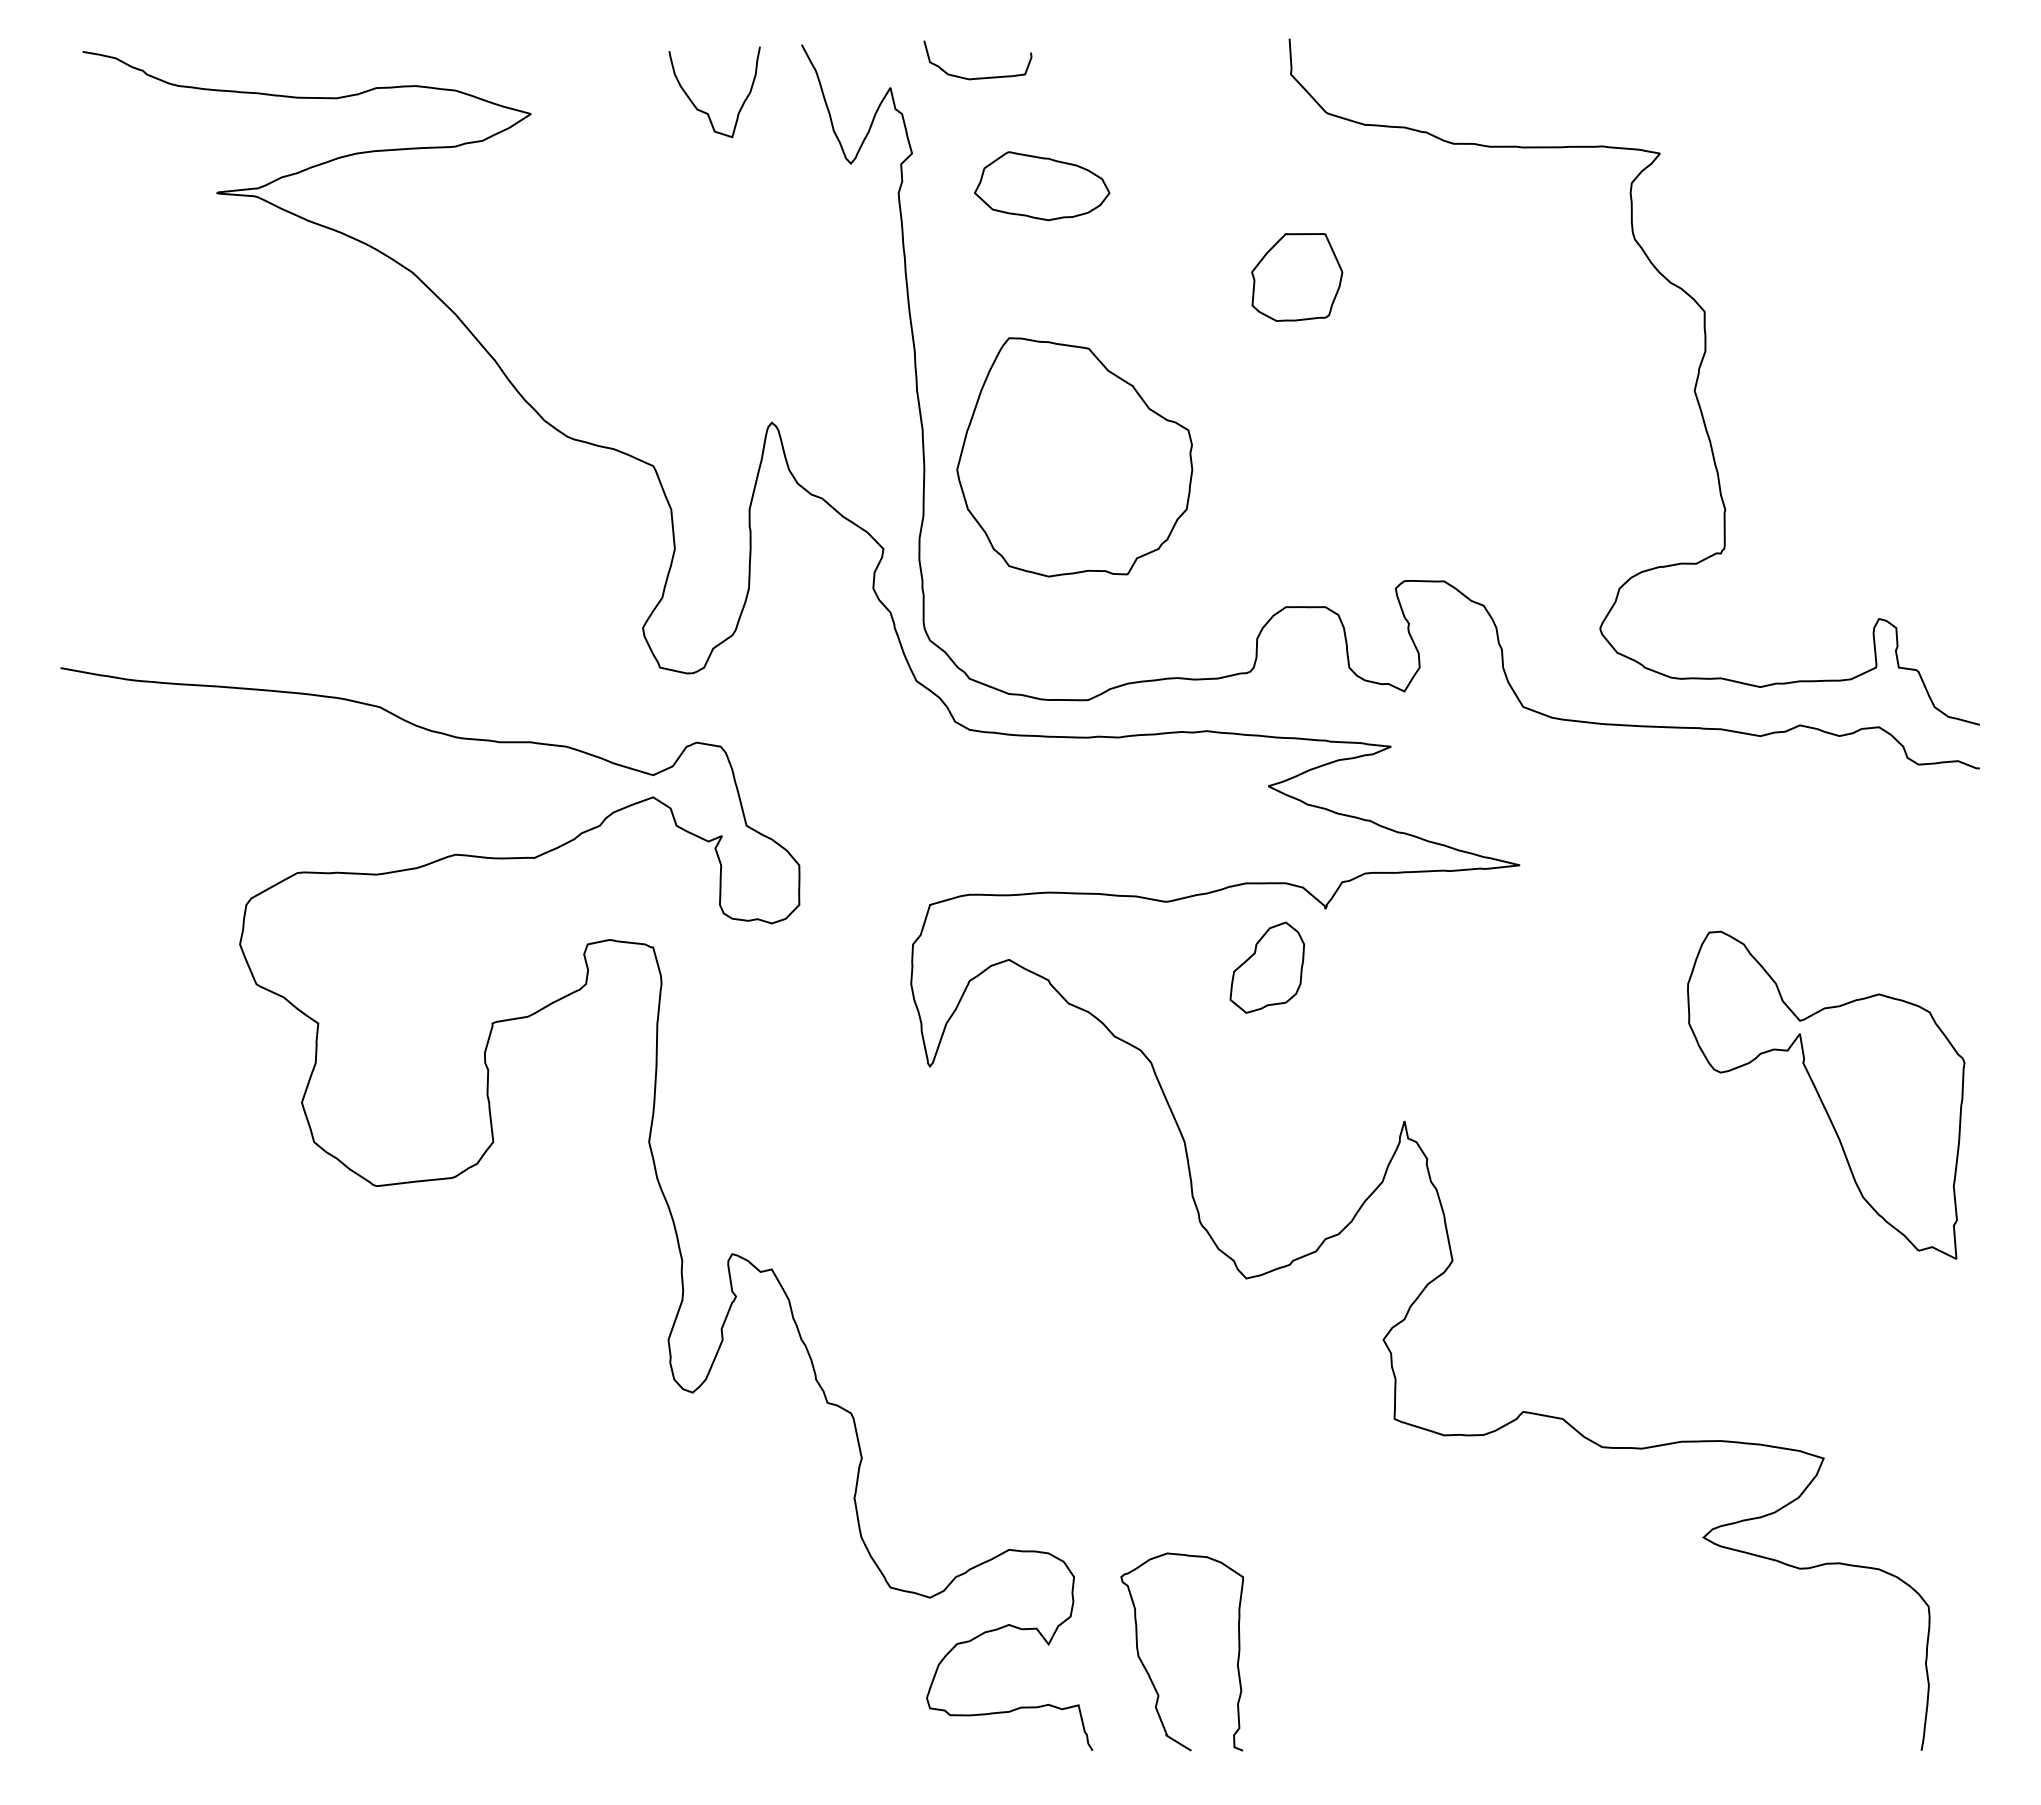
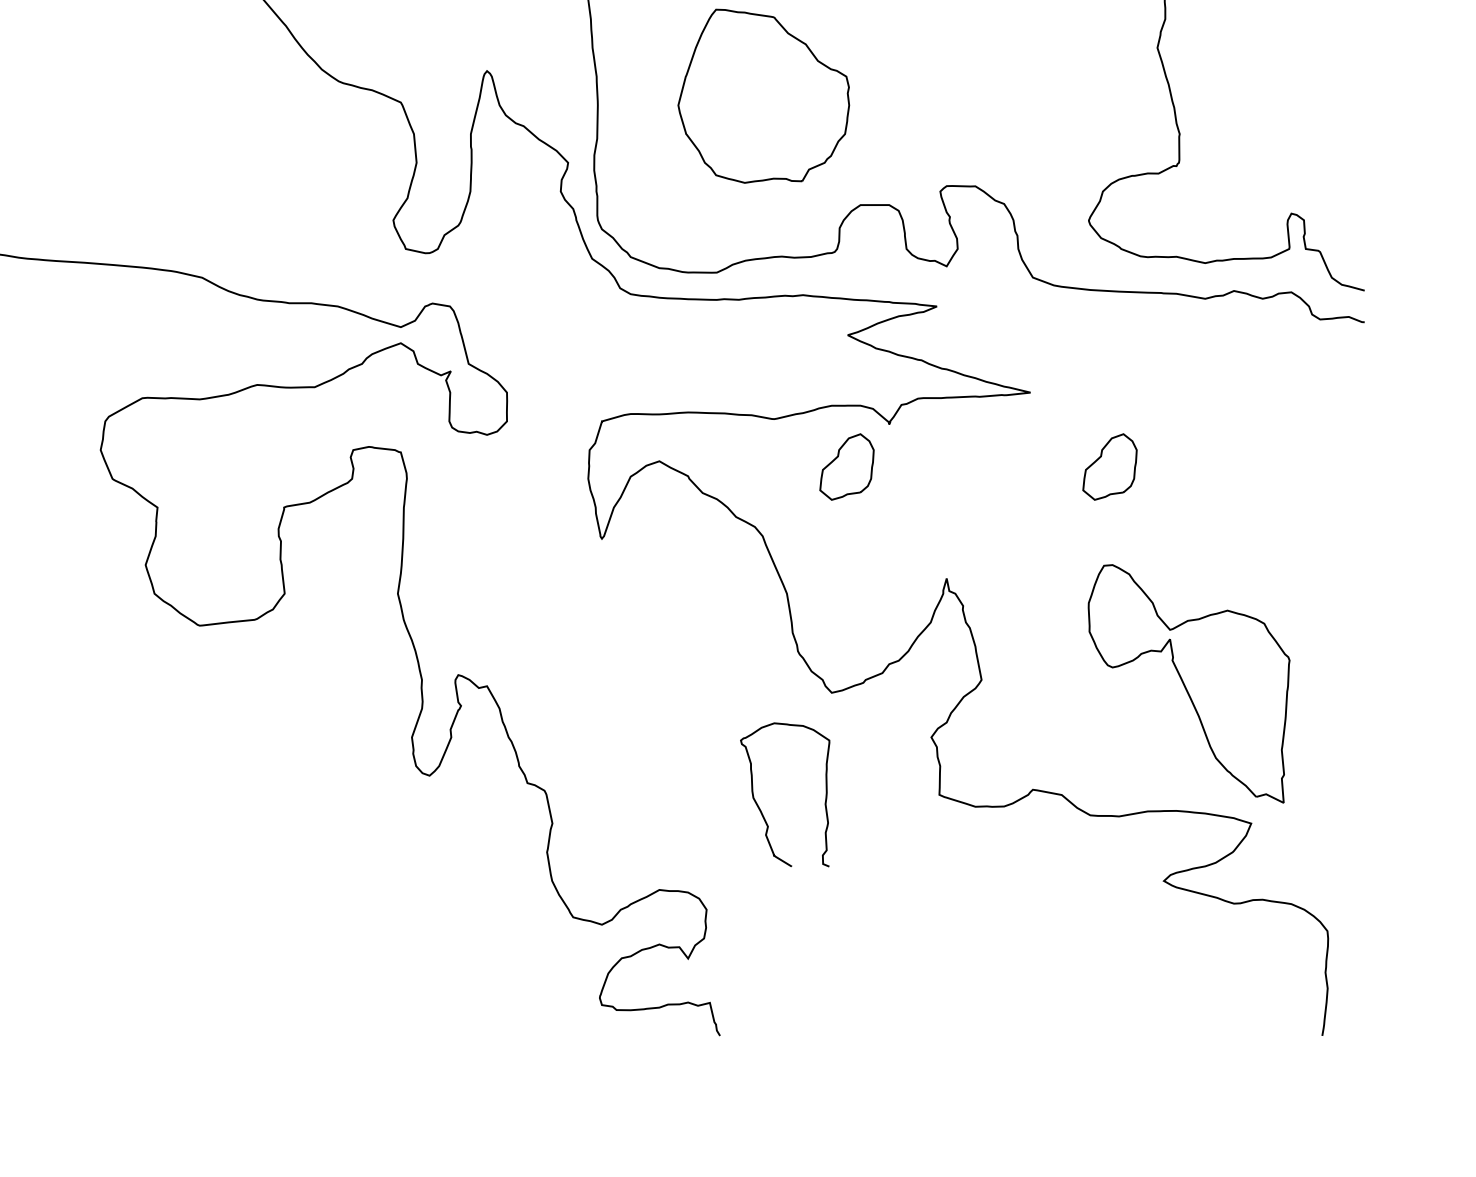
part: (1074, 457) -> (763, 96), moved
part: (1628, 967) -> (1109, 466), added
part: (1826, 1094) -> (1189, 683), moved
curve: (1146, 1668) -> (759, 806), moved

